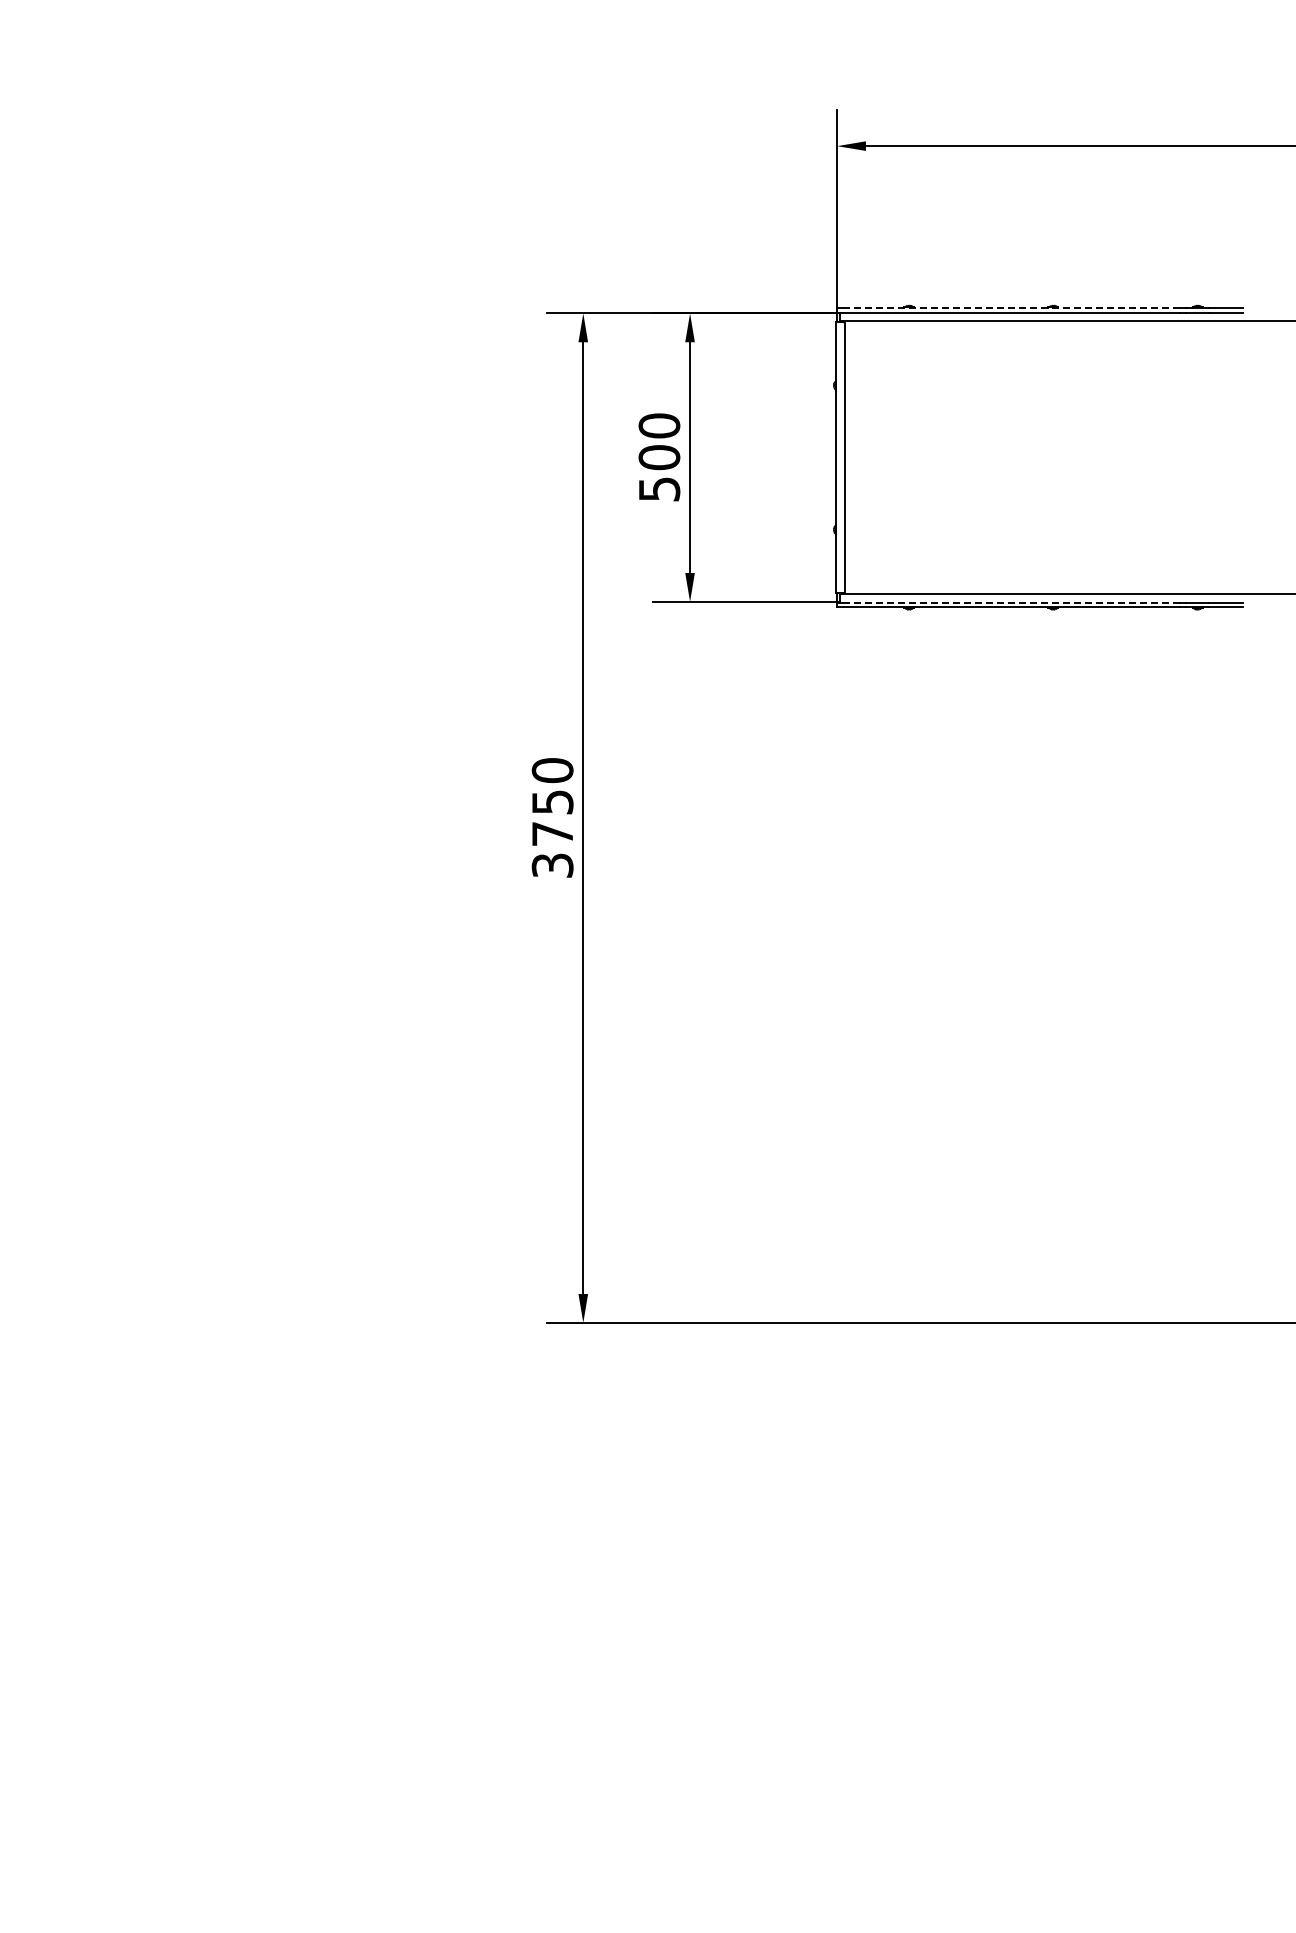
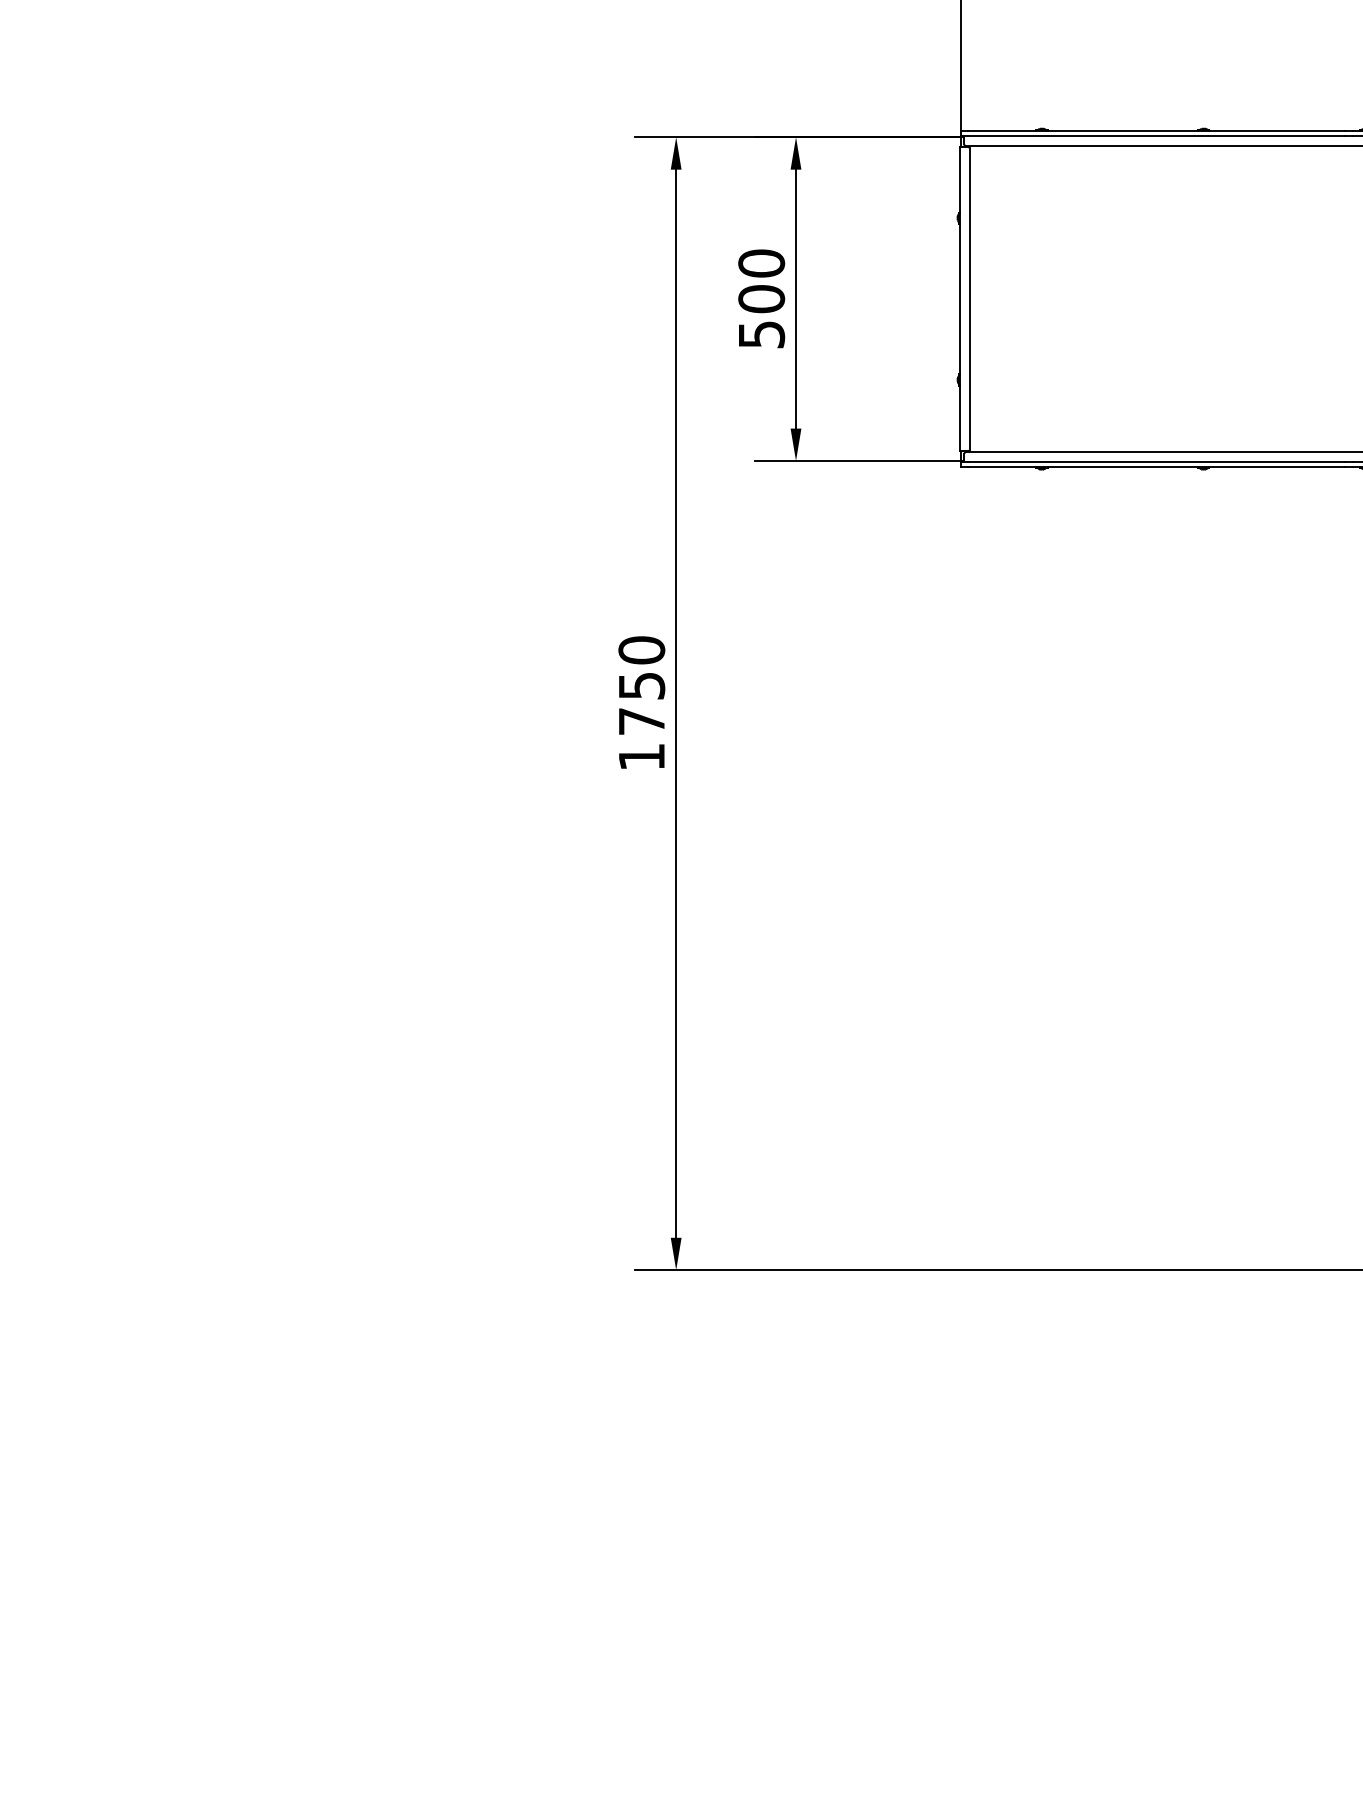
line: (1010, 307) -> (1155, 130), dashed -> solid
line: (1010, 602) -> (1155, 461), dashed -> solid
text: (552, 865) -> (641, 756), 3750 -> 1750

